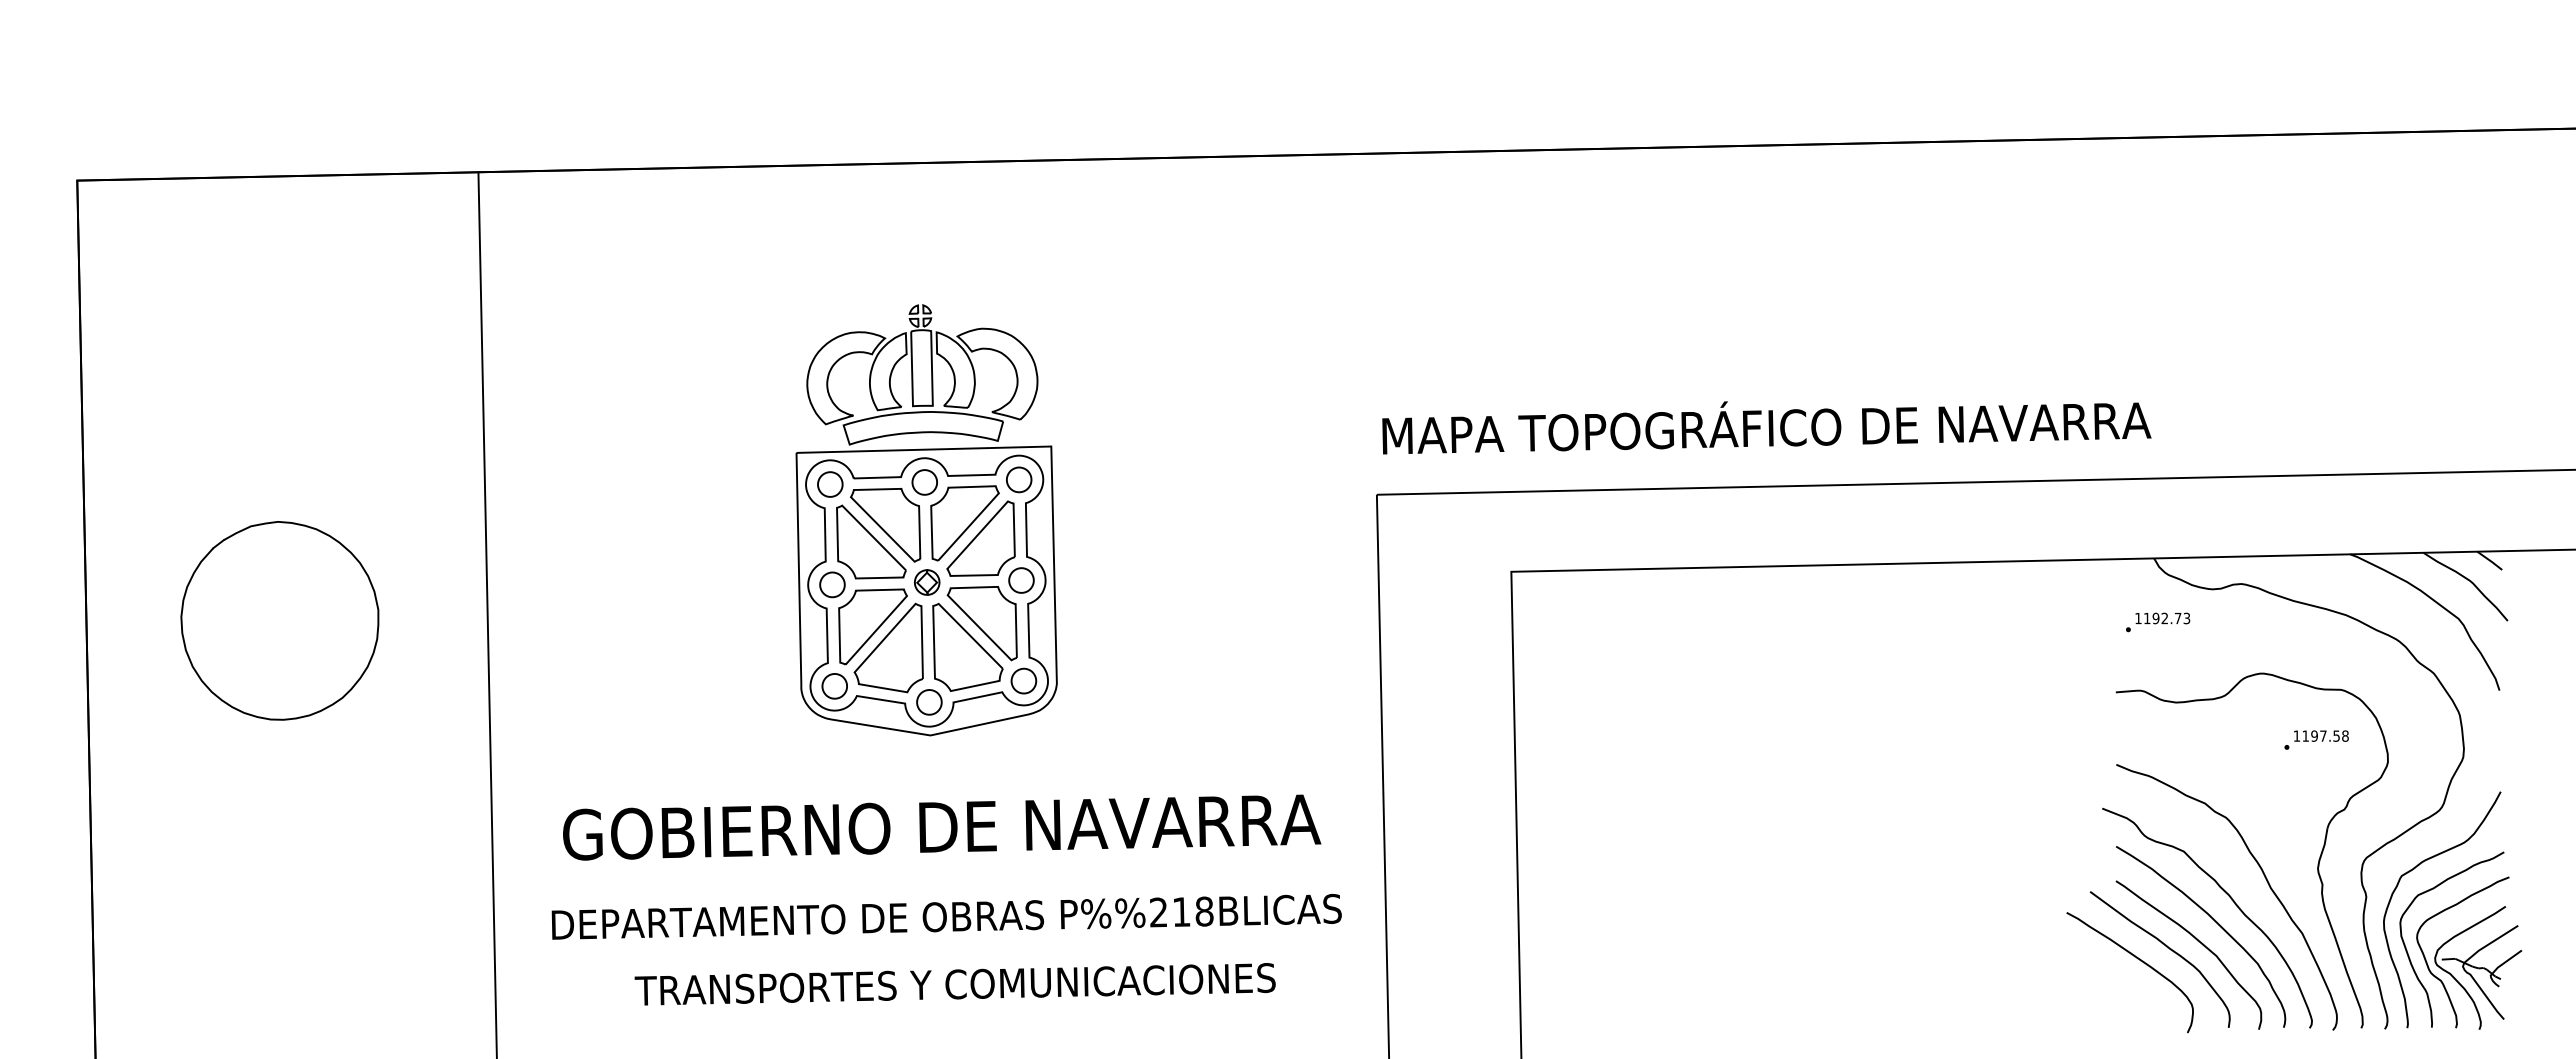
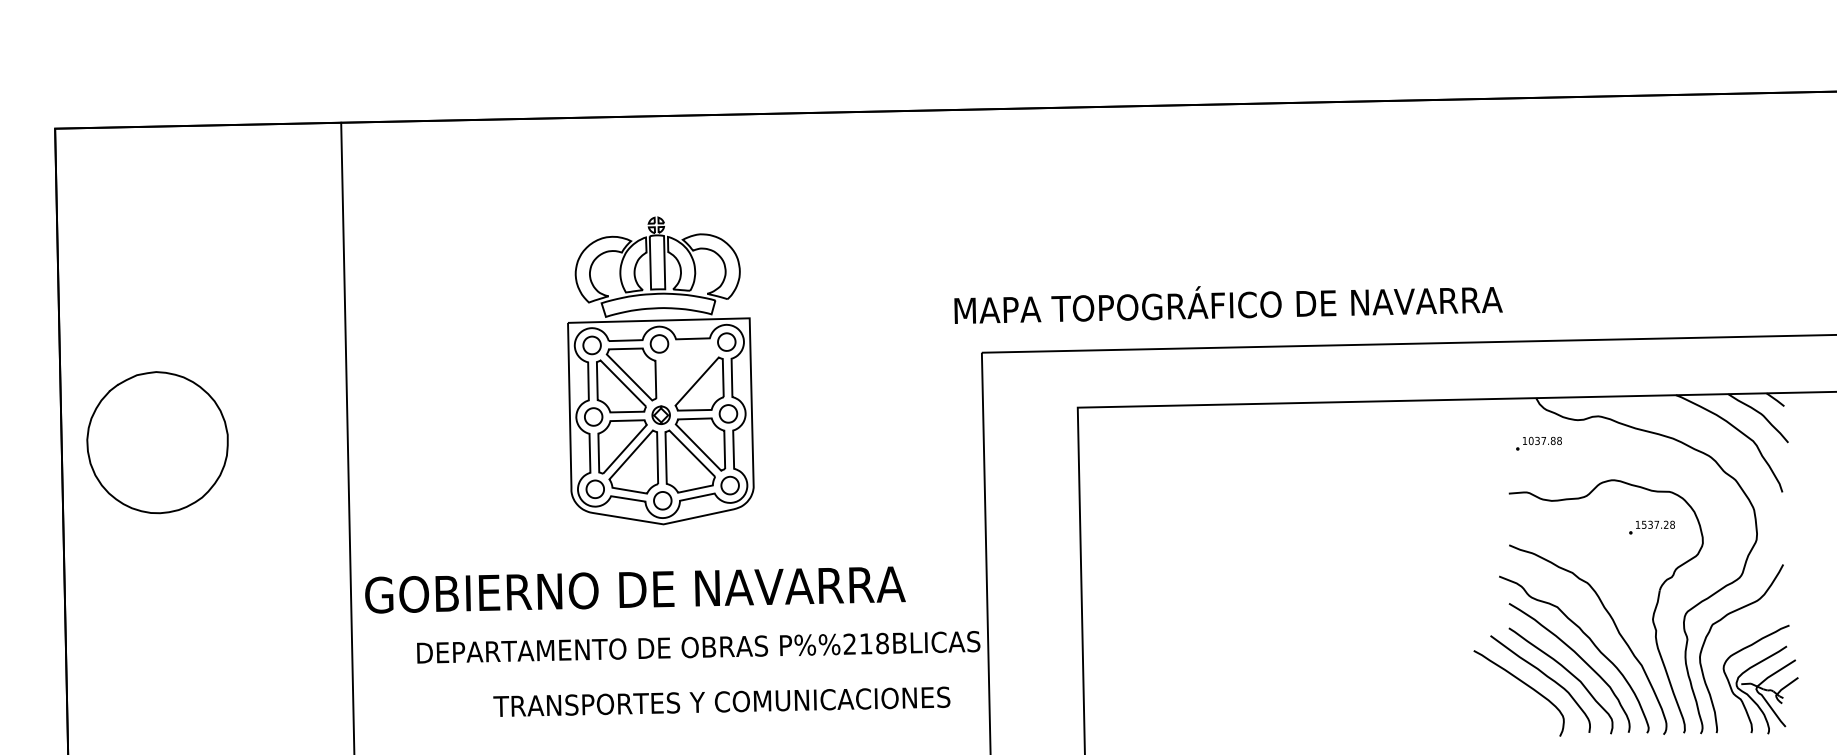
text: (1766, 427) -> (1228, 304), moved
part: (964, 523) -> (687, 373), removed
text: (2166, 618) -> (1544, 440), 1192.73 -> 1037.88
part: (279, 620) -> (157, 442), moved
text: (2320, 735) -> (1654, 524), 1197.58 -> 1537.28
text: (942, 827) -> (635, 590), moved
text: (946, 916) -> (698, 647), moved
curve: (2408, 952) -> (1717, 679), removed
text: (954, 984) -> (721, 701), moved

